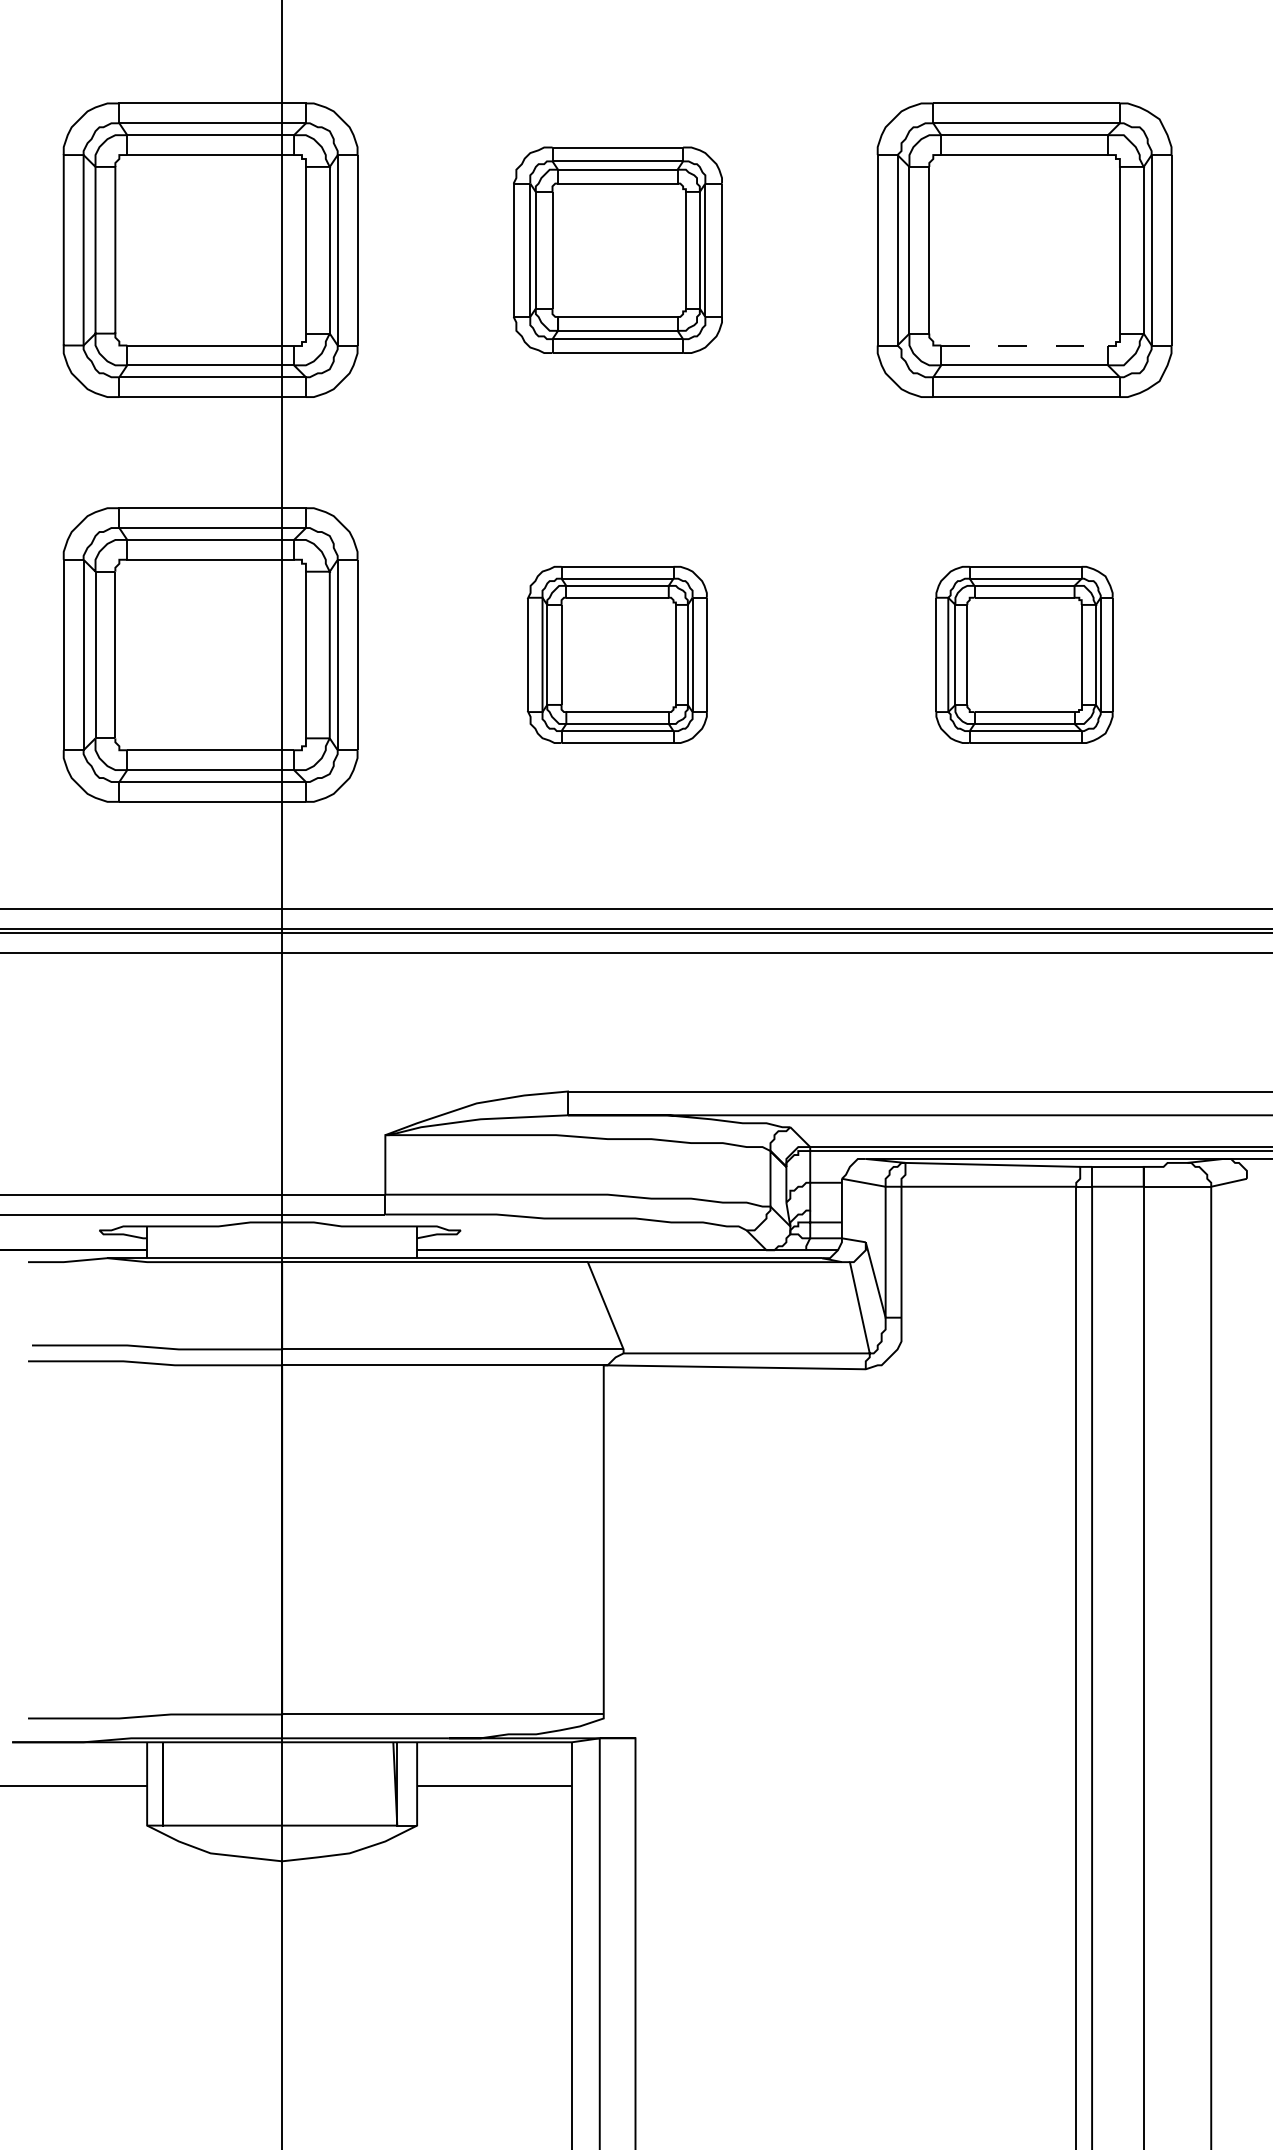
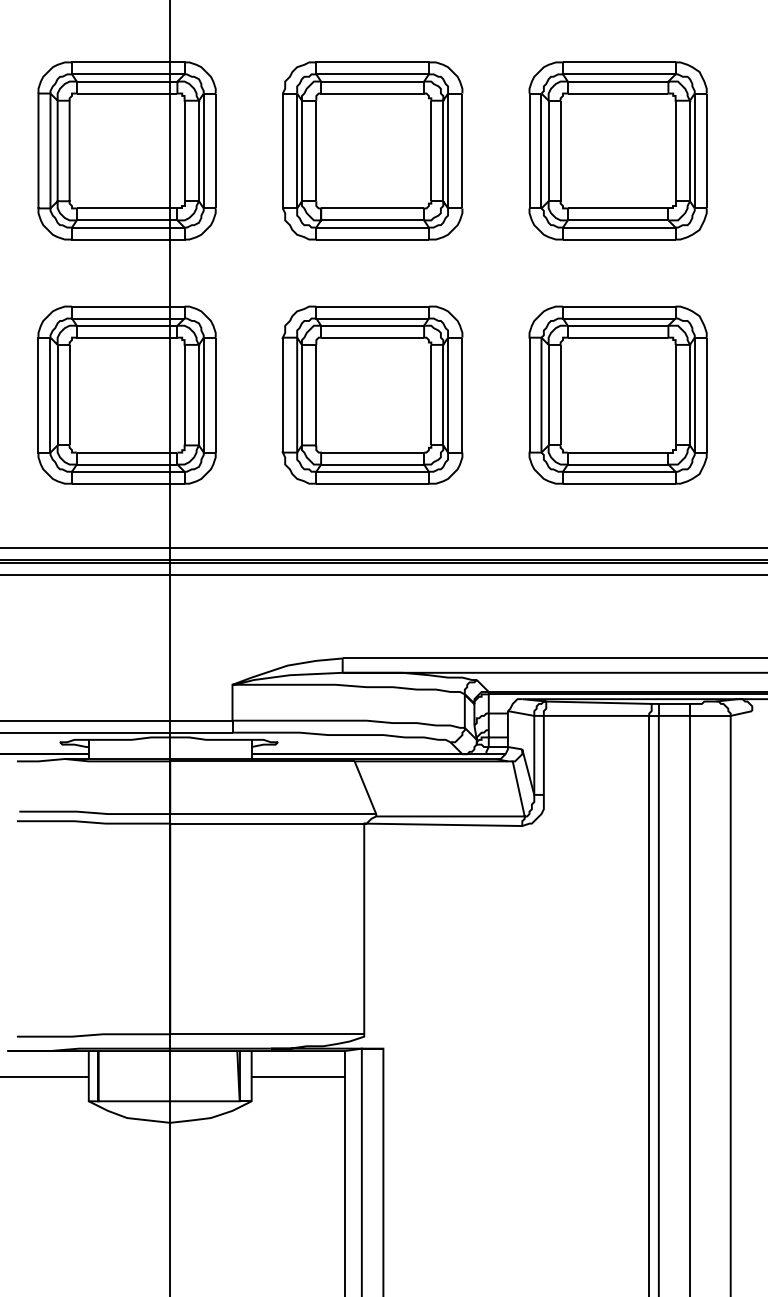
part: (617, 249) -> (372, 150), size x1.43
line: (1025, 345) -> (618, 208), dashed -> solid
part: (617, 653) -> (372, 394), size x1.67
part: (1023, 653) -> (617, 394), size x1.67

